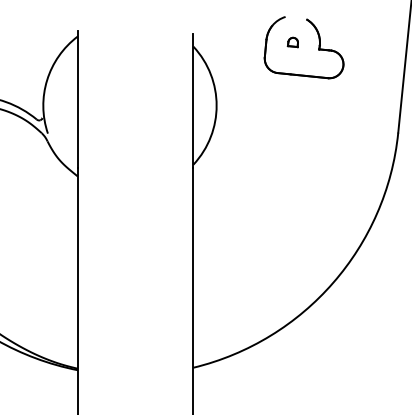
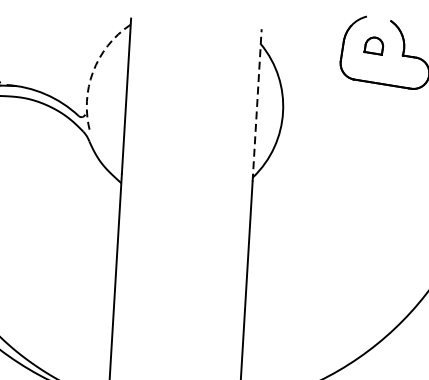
part: (292, 42) -> (373, 45), size x1.6
arc: (47, 80) -> (93, 72), solid -> dashed
line: (193, 100) -> (257, 104), solid -> dashed

